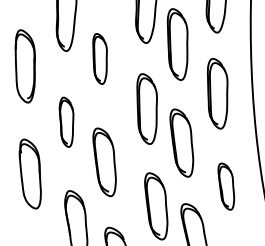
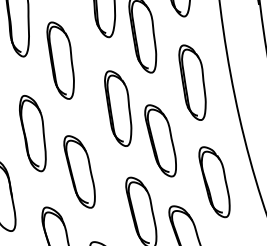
part: (99, 58) -> (60, 60), size x1.43
part: (66, 122) -> (33, 133), size x1.43
part: (226, 186) -> (215, 181), size x1.43

